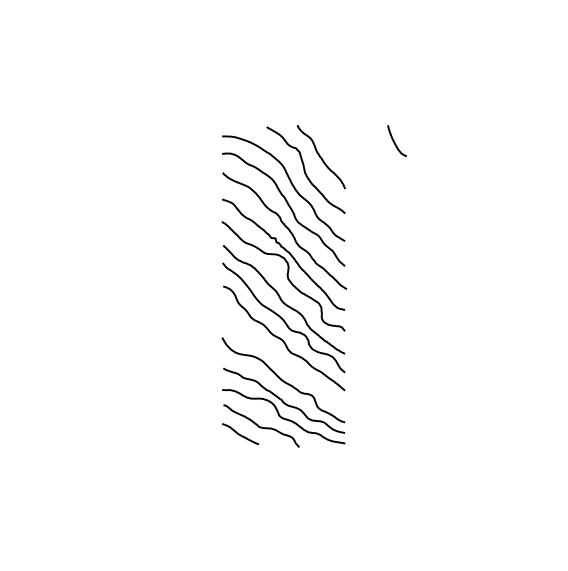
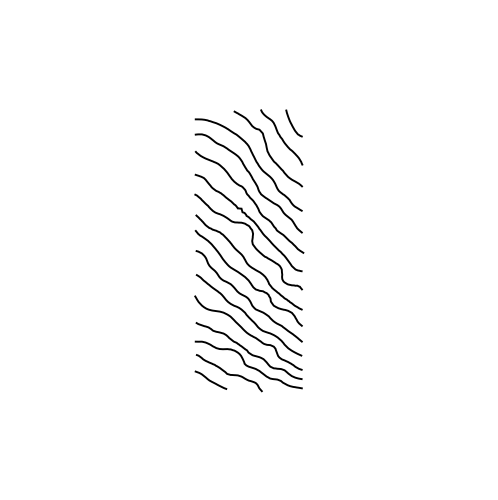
curve: (395, 141) -> (292, 123), moved
curve: (283, 360) -> (248, 315), added

